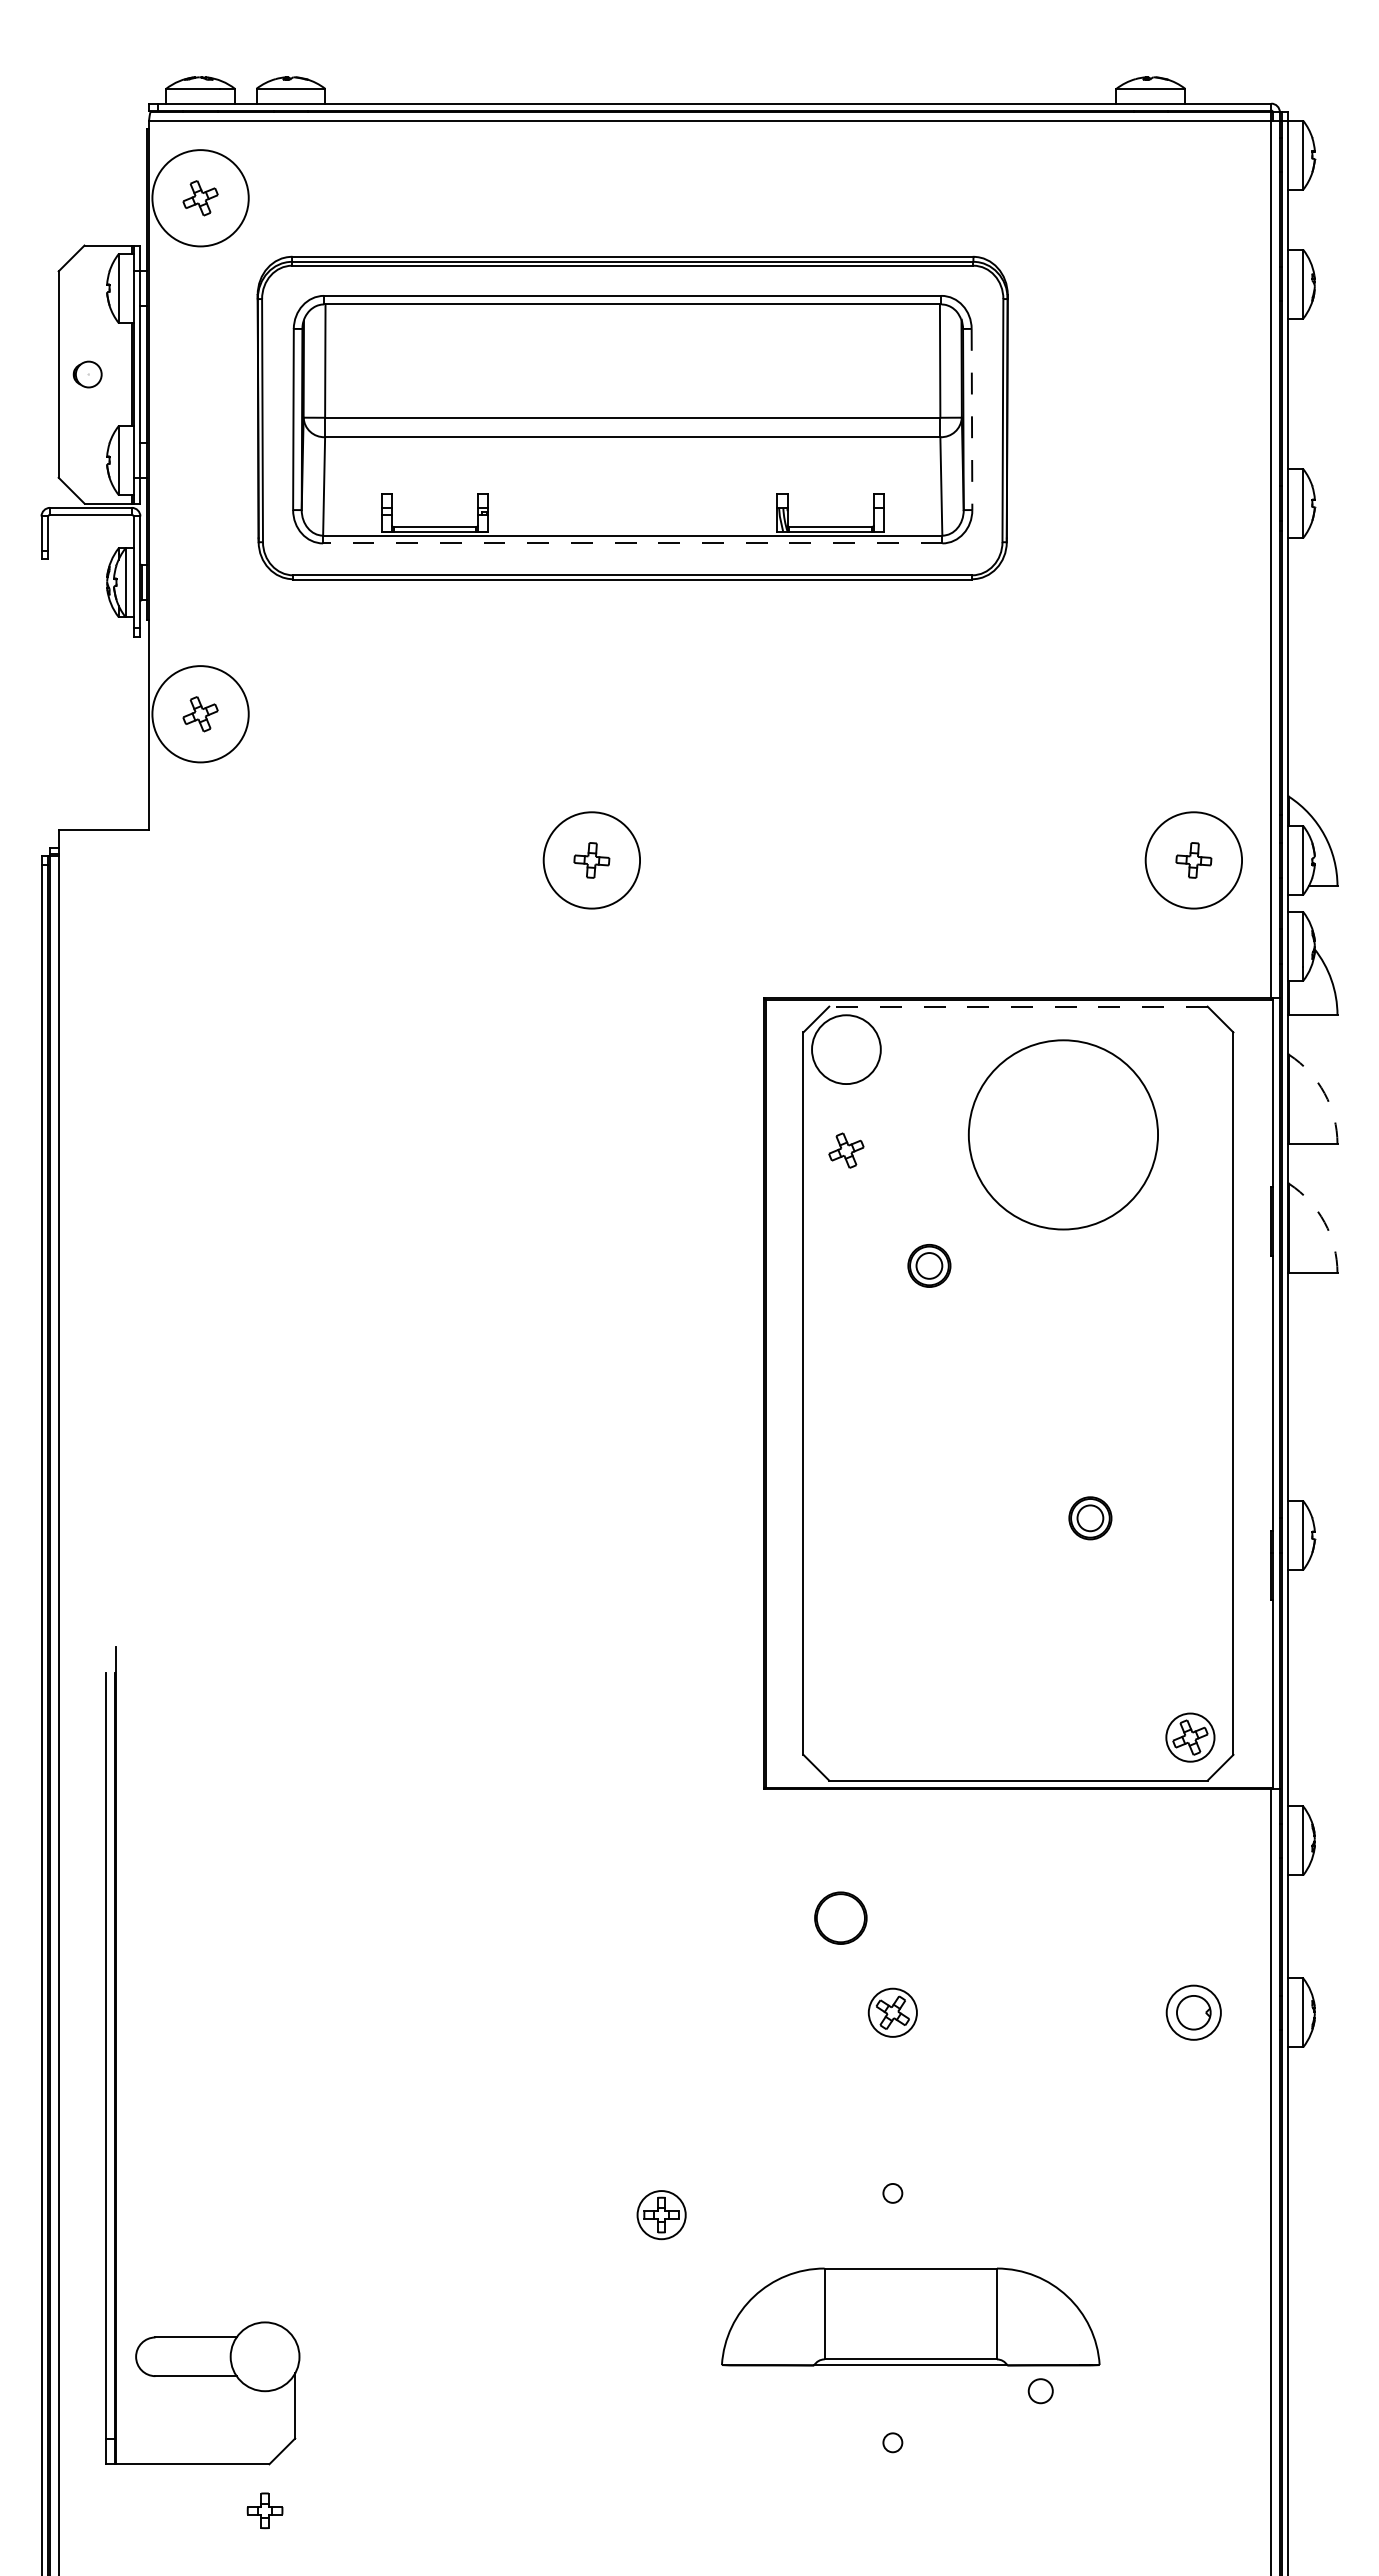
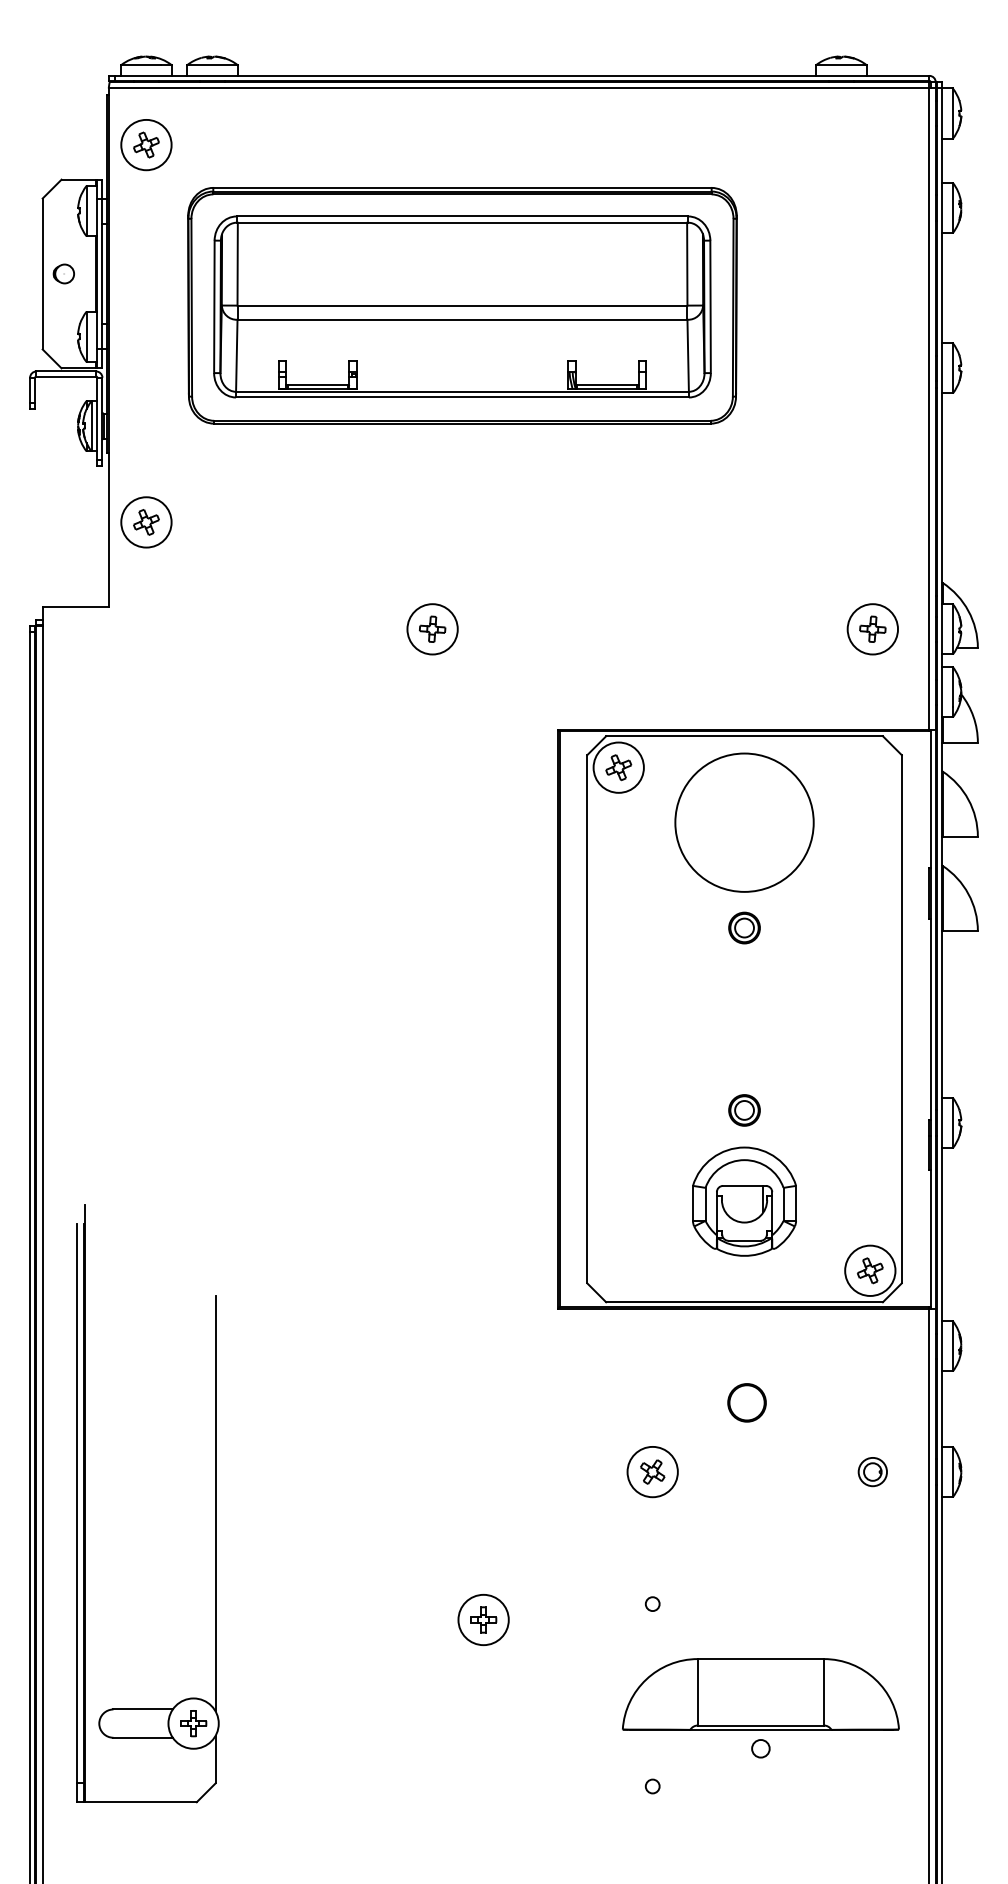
circle: (200, 197) -> (146, 144), size x0.71
line: (972, 419) -> (710, 306), dashed -> solid
line: (632, 543) -> (462, 397), dashed -> solid
circle: (200, 713) -> (146, 521), size x0.71
circle: (591, 860) -> (432, 629), size x0.71
circle: (1193, 860) -> (872, 629), size x0.71
line: (1017, 1006) -> (743, 736), dashed -> solid
arc: (1324, 1093) -> (968, 799), dashed -> solid
circle: (1062, 1134) -> (743, 822), moved
part: (846, 1150) -> (618, 767), moved
arc: (1324, 1222) -> (968, 894), dashed -> solid
part: (929, 1265) -> (744, 927), moved
part: (1090, 1518) -> (744, 1110), moved
part: (1018, 1642) -> (744, 1201), added
circle: (1190, 1737) -> (870, 1270), size x1.43
part: (840, 1917) -> (746, 1402), moved
circle: (892, 2012) -> (652, 1471), size x1.43
part: (1193, 2012) -> (872, 1471), size x0.71
line: (295, 2055) -> (215, 1503), added
circle: (661, 2214) -> (483, 1619), size x1.43
part: (910, 2316) -> (760, 1694), moved
part: (264, 2510) -> (193, 1723), moved

